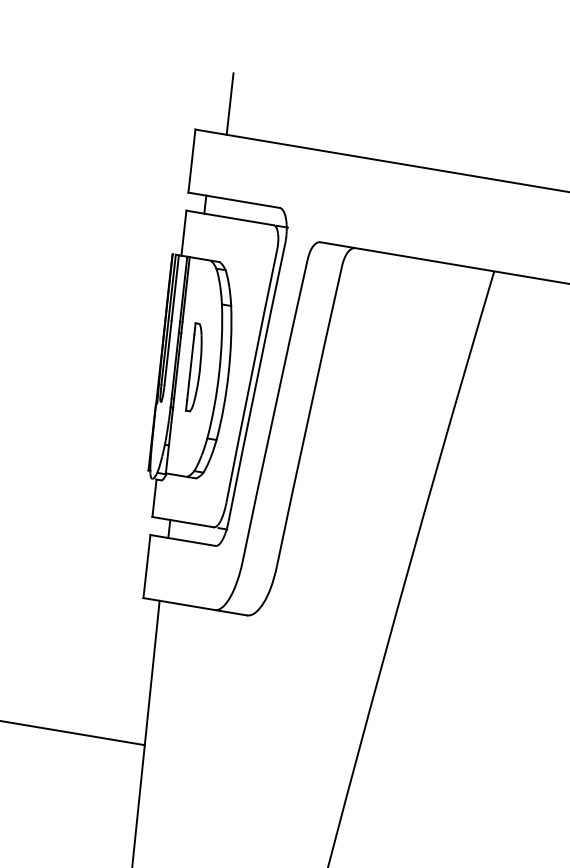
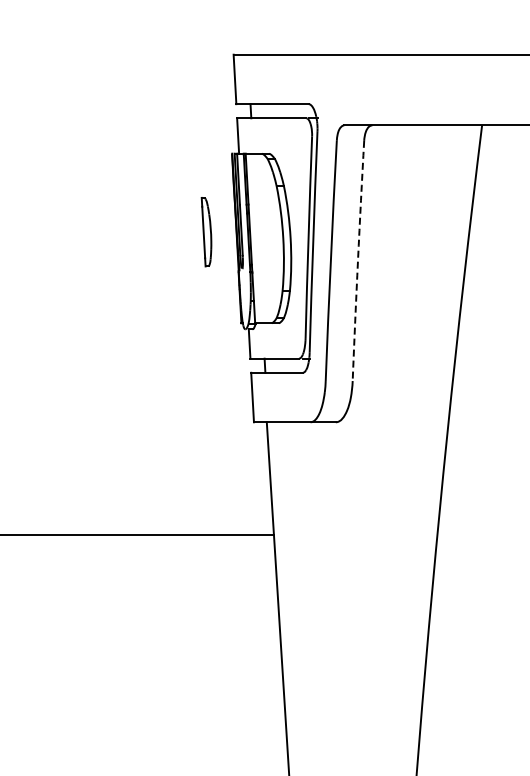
line: (229, 103) -> (256, 30), removed
part: (194, 368) -> (206, 232), moved
arc: (308, 415) -> (357, 260), solid -> dashed

